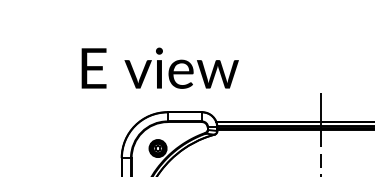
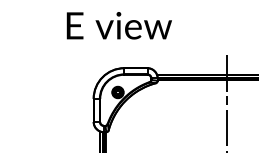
text: (158, 67) -> (118, 25), moved

